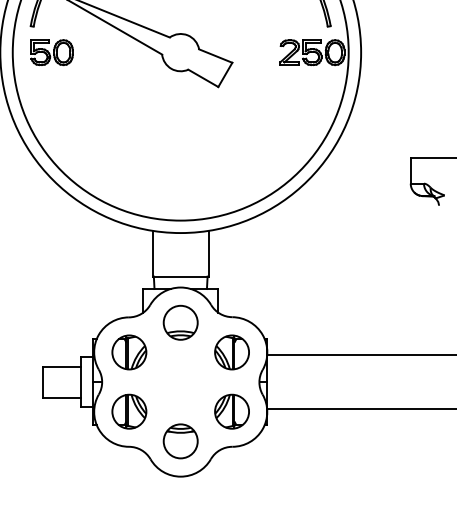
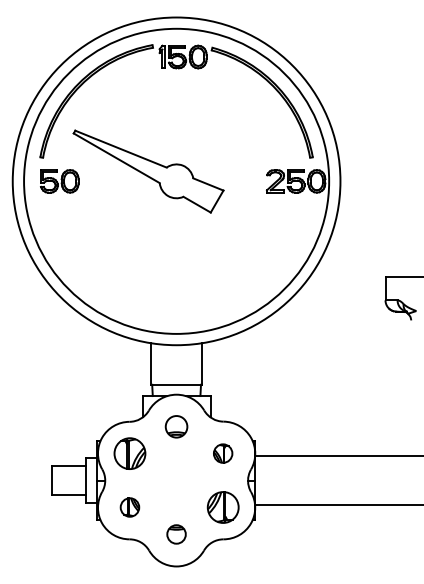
part: (180, 322) -> (176, 426), size x0.7
part: (231, 352) -> (222, 453), size x0.6
part: (128, 411) -> (129, 507), size x0.6
part: (180, 441) -> (176, 534), size x0.6

